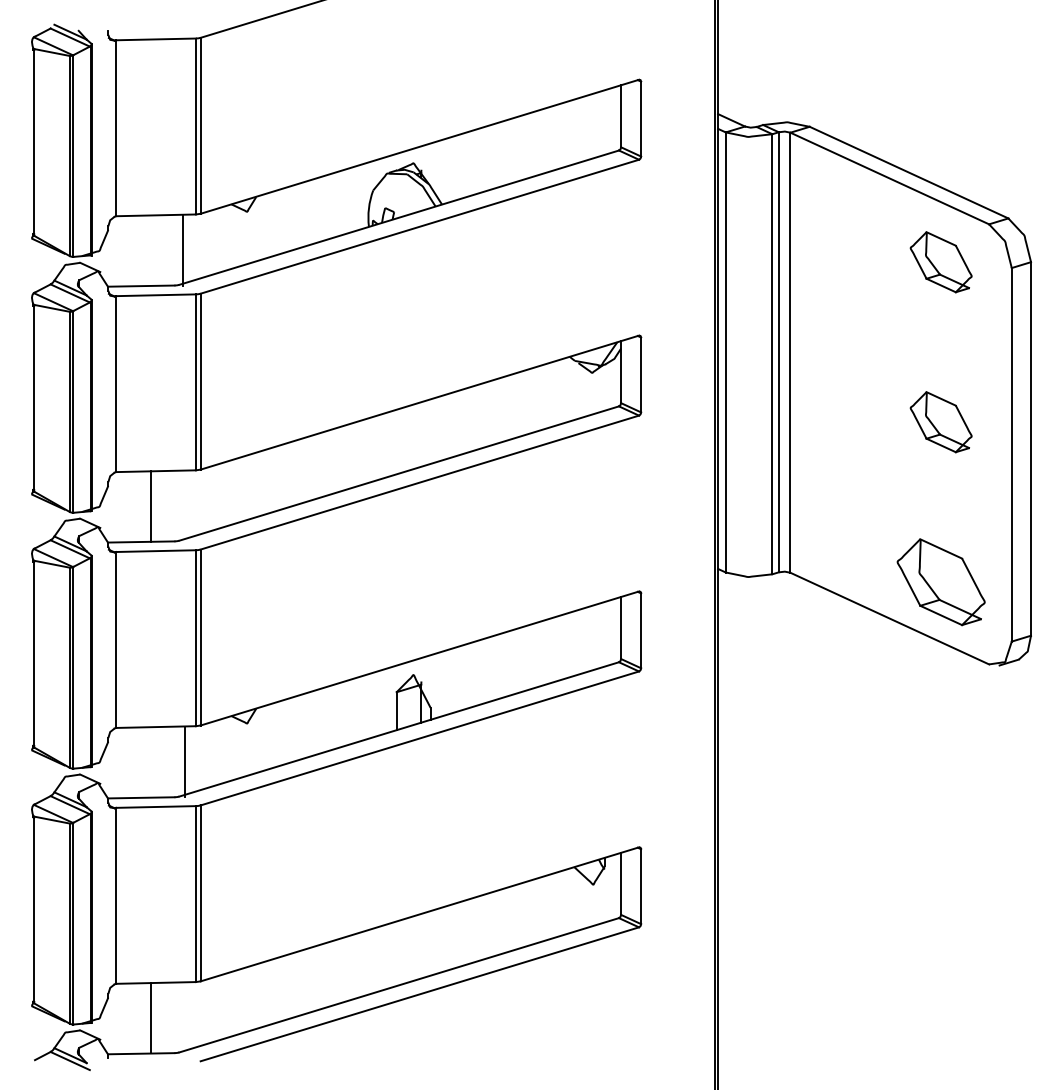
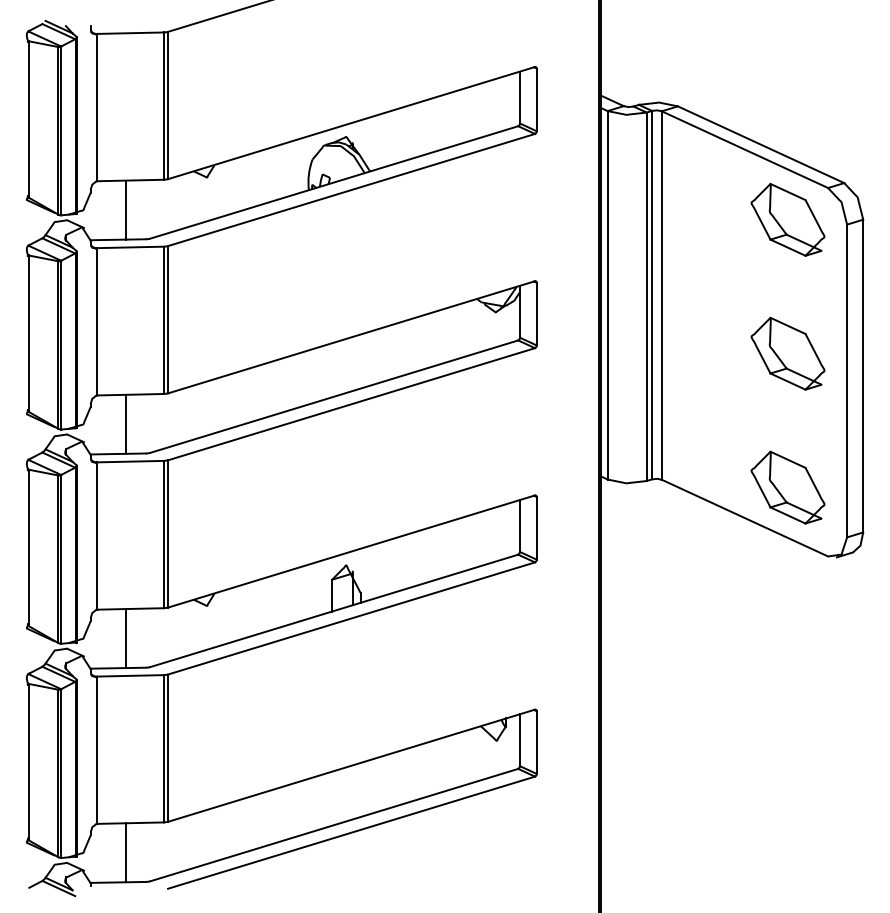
line: (183, 249) -> (126, 209), moved
part: (940, 261) -> (787, 219), size x1.43
part: (940, 421) -> (787, 353), size x1.43
line: (185, 761) -> (126, 637), moved

